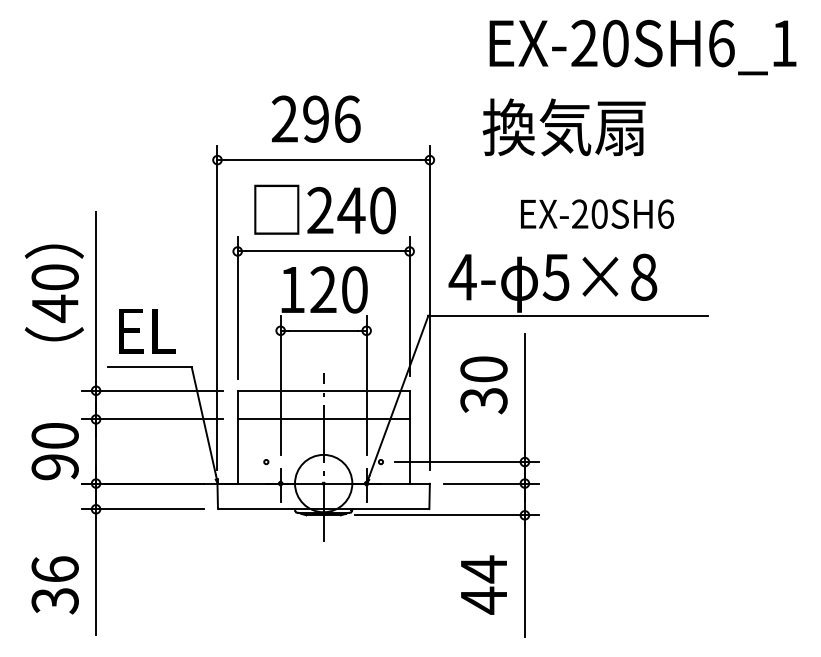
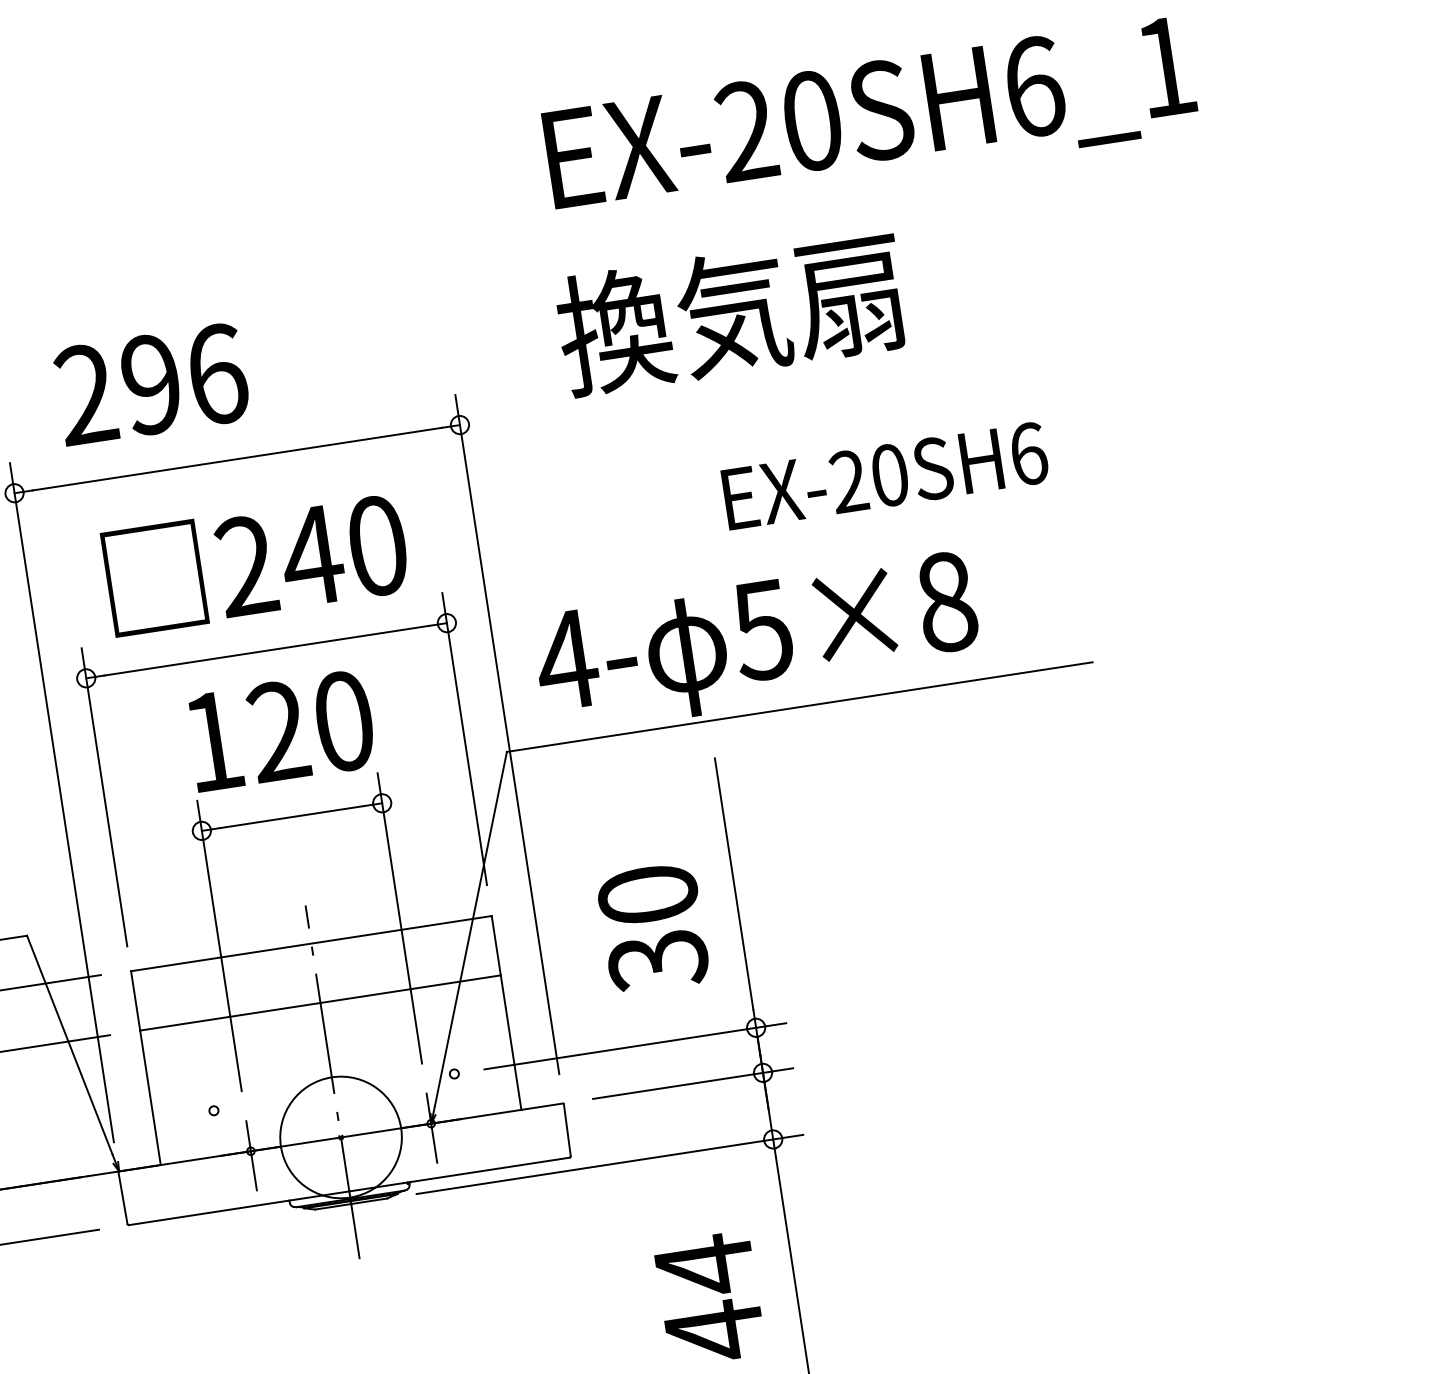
text: (316, 118) -> (152, 382), moved
text: (597, 213) -> (885, 474), moved
text: (483, 385) -> (652, 928), moved

